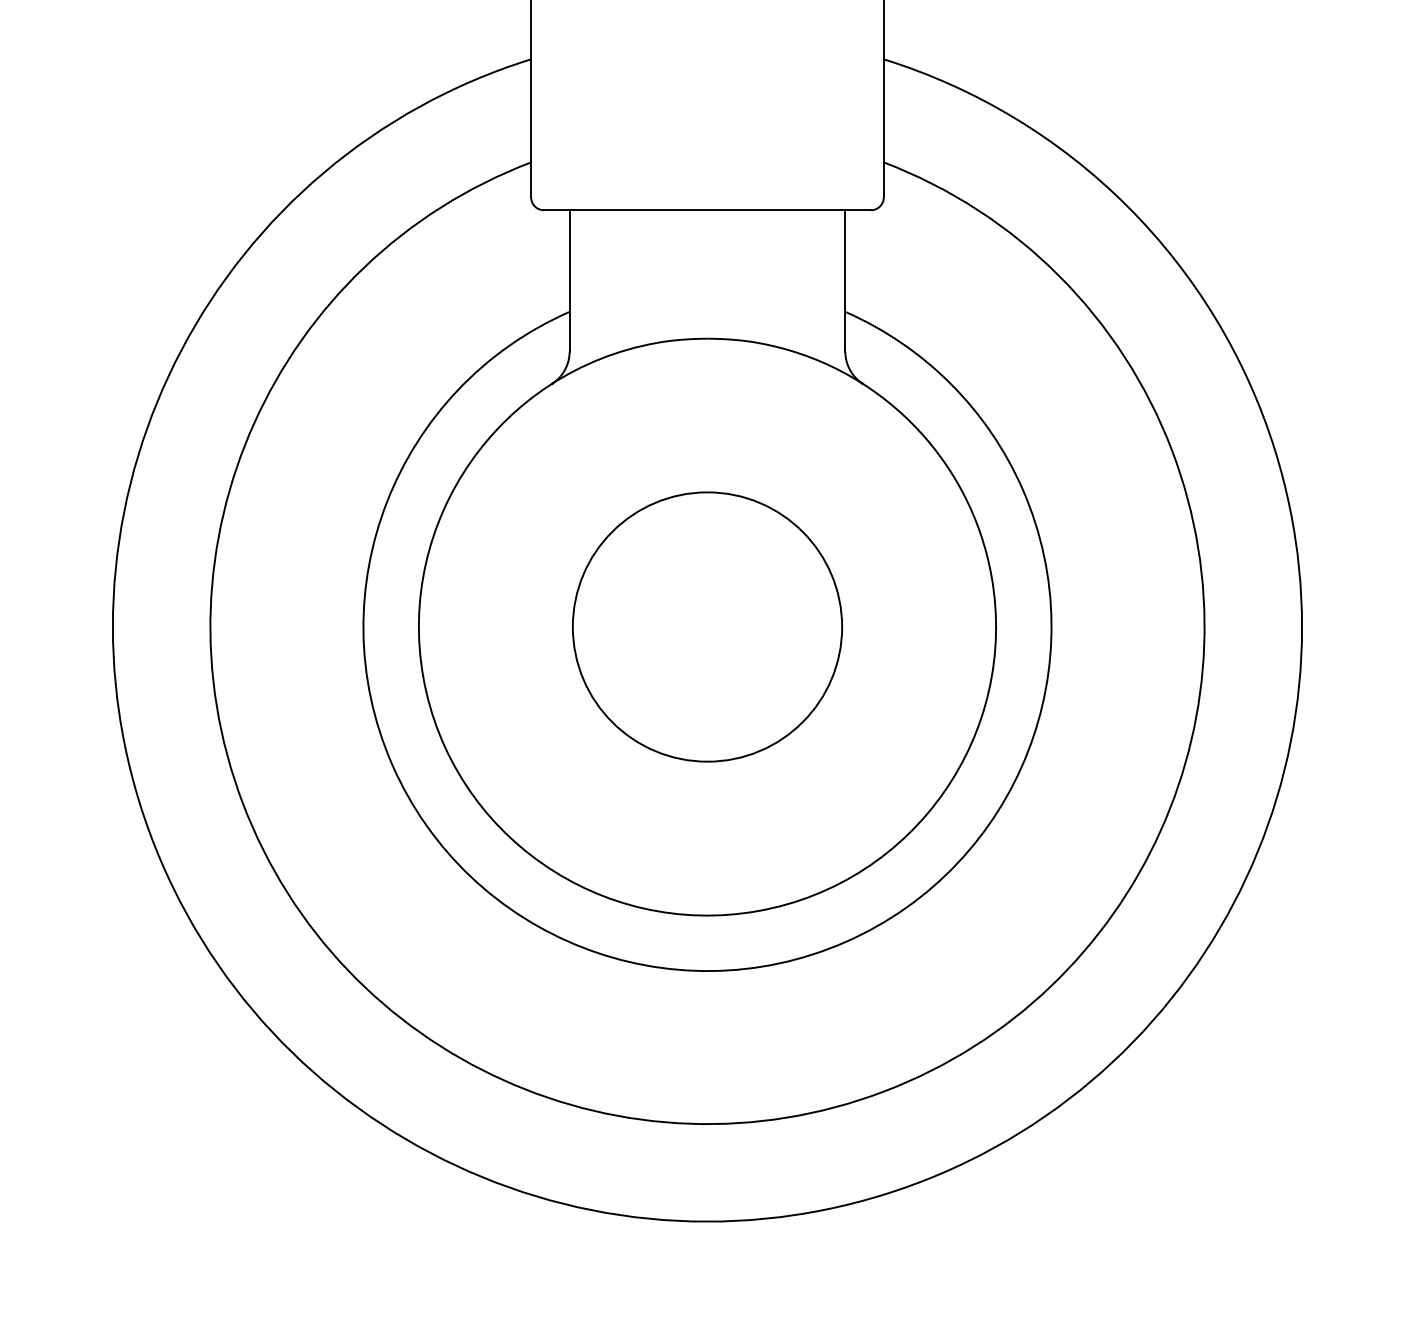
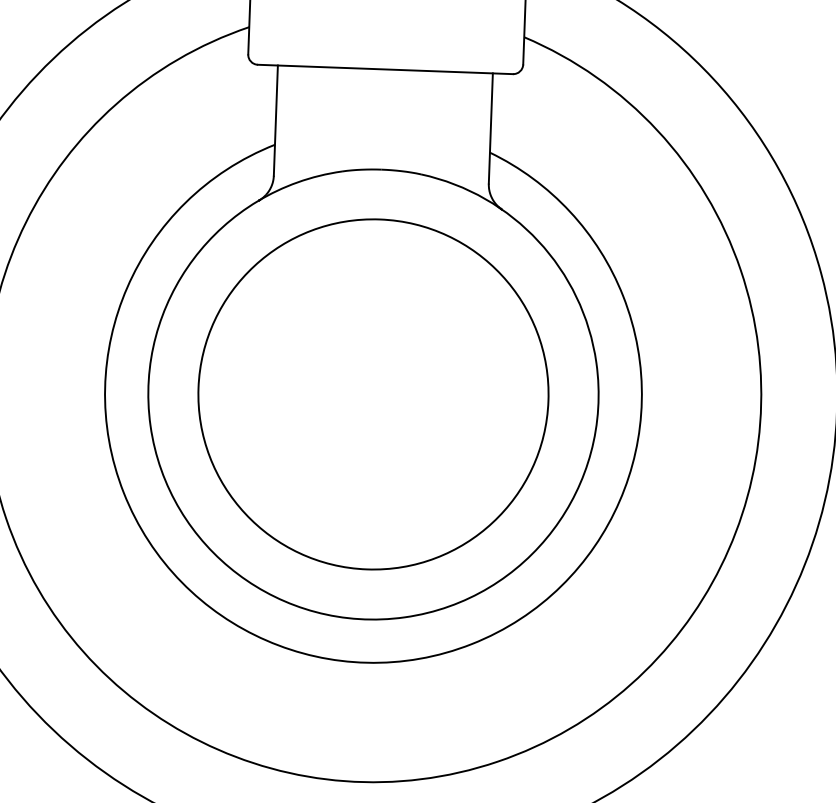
circle: (707, 626) -> (373, 394), size x1.67

